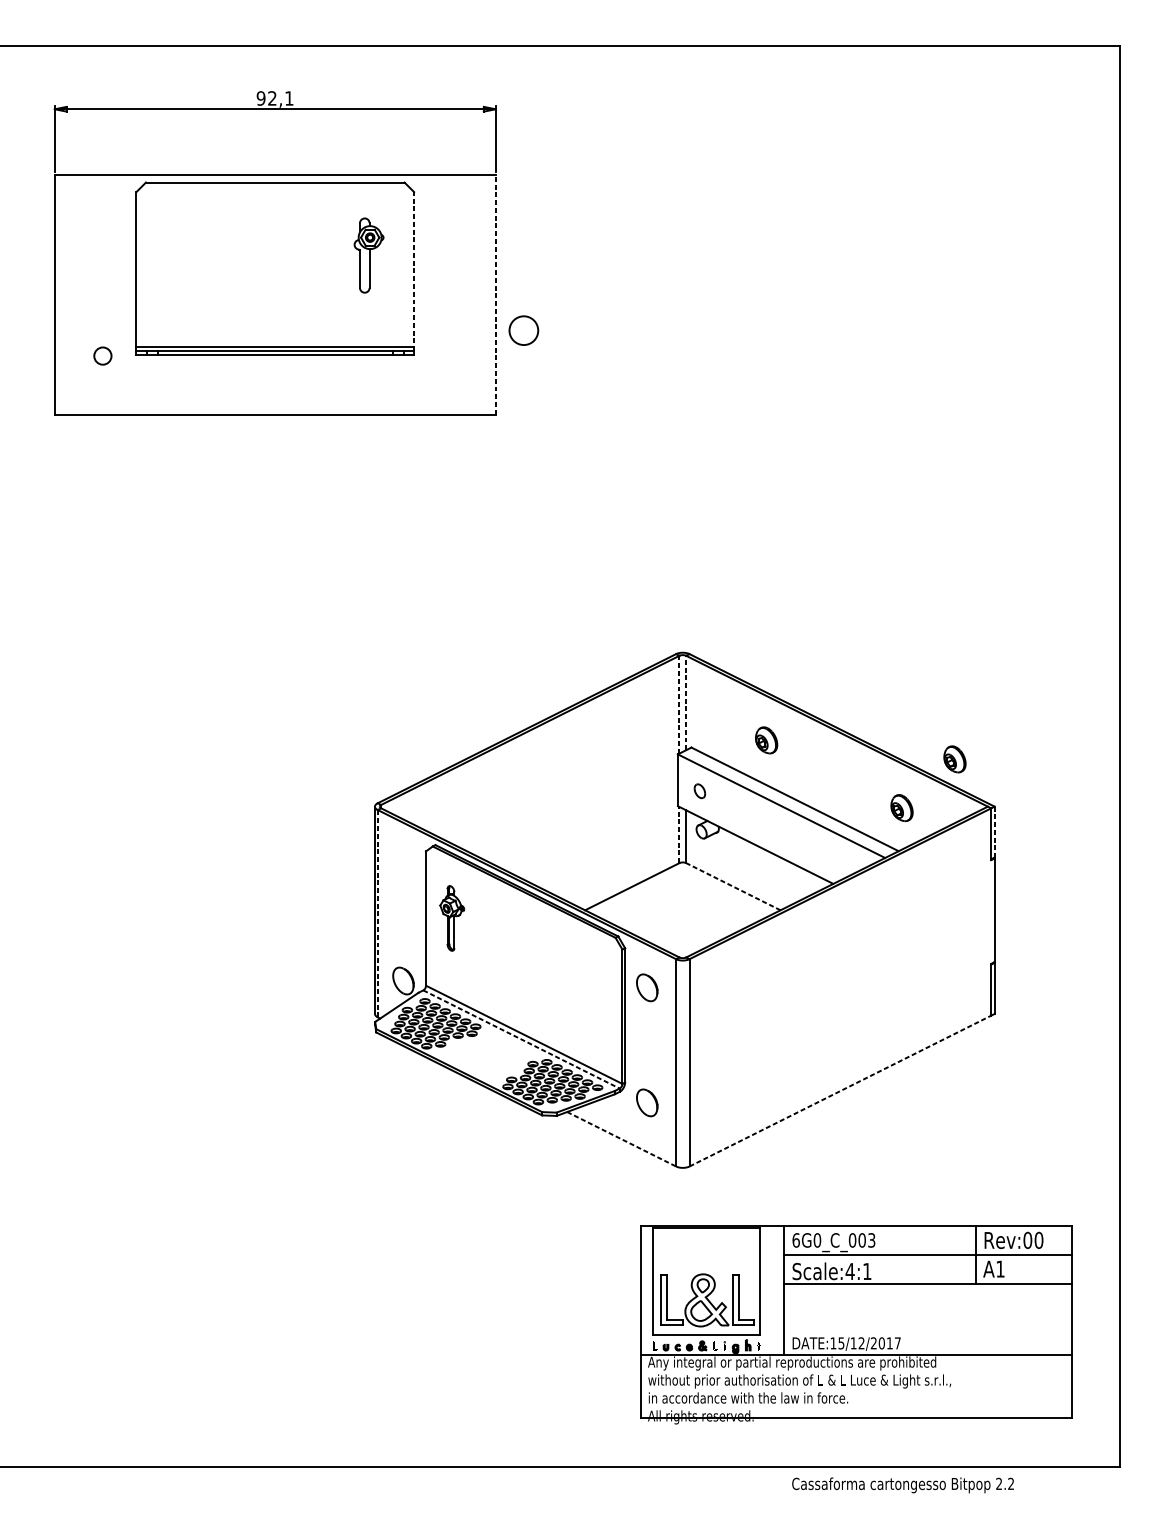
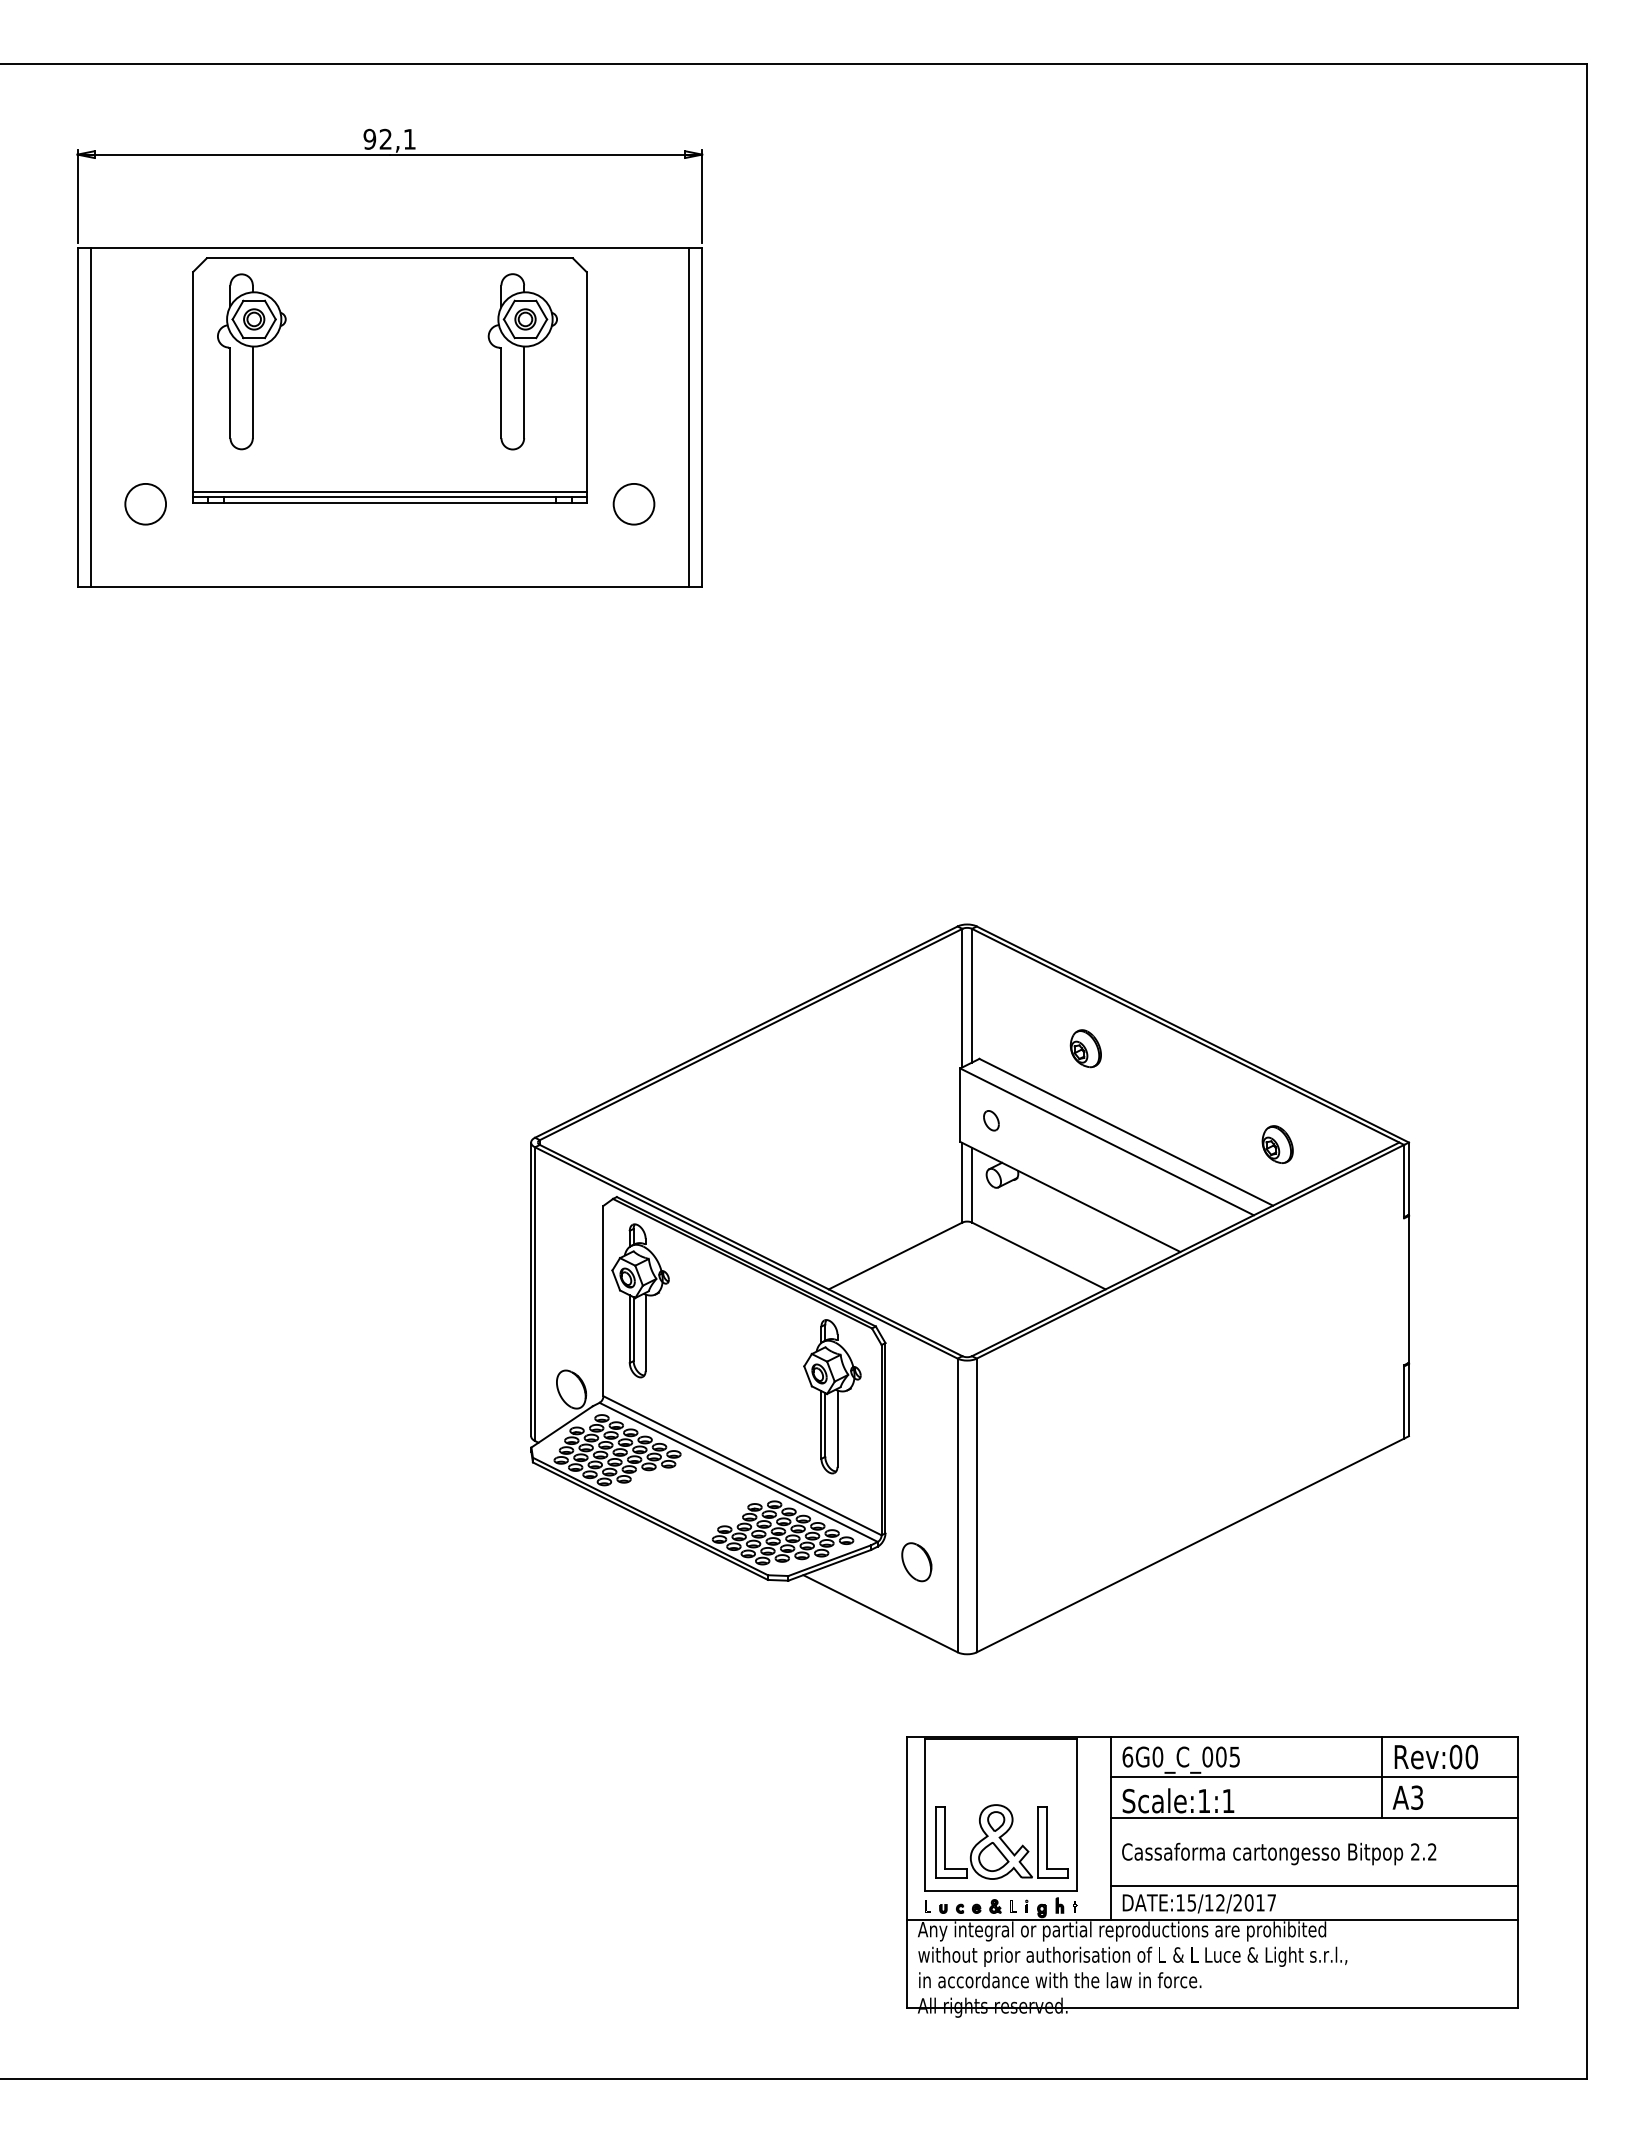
part: (177, 255) -> (251, 361), added
part: (368, 255) -> (522, 361), size x1.67
line: (414, 271) -> (586, 384), dashed -> solid
line: (64, 294) -> (91, 417), added
line: (486, 294) -> (688, 417), added
line: (495, 294) -> (702, 417), dashed -> solid
circle: (523, 330) -> (633, 504), moved
circle: (102, 355) -> (145, 503), size x1.67
line: (686, 702) -> (972, 995), dashed -> solid
line: (679, 704) -> (962, 997), dashed -> solid
part: (954, 759) -> (1352, 1075), removed
line: (994, 832) -> (1408, 1179), dashed -> solid
line: (679, 834) -> (962, 1182), dashed -> solid
line: (733, 886) -> (1038, 1255), dashed -> solid
line: (378, 913) -> (535, 1294), dashed -> solid
part: (452, 918) -> (640, 1300), size x1.67
part: (587, 985) -> (832, 1396), added
part: (647, 988) -> (916, 1399), removed
line: (522, 1039) -> (739, 1472), dashed -> solid
line: (840, 1091) -> (1190, 1545), dashed -> solid
line: (621, 1139) -> (880, 1613), dashed -> solid
text: (871, 1240) -> (1234, 1756), 6G0_C_003 -> 6G0_C_005
text: (1000, 1268) -> (1417, 1797), A1 -> A3
text: (849, 1271) -> (1203, 1800), Scale:4:1 -> Scale:1:1
line: (927, 1331) -> (1313, 1885), added
text: (903, 1484) -> (1279, 1853), moved

